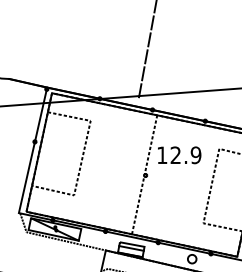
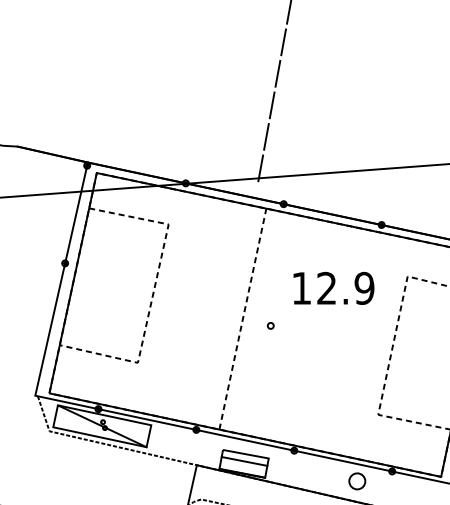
line: (144, 174) -> (242, 318), moved

